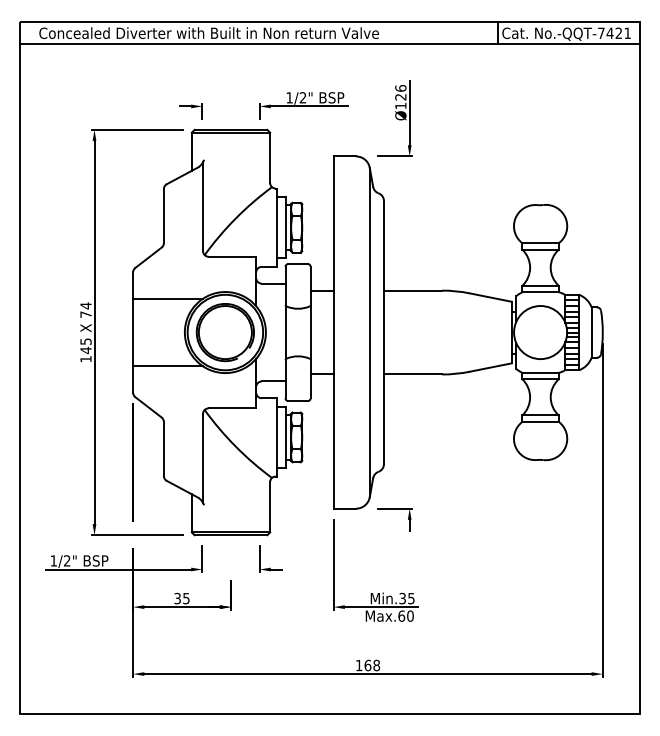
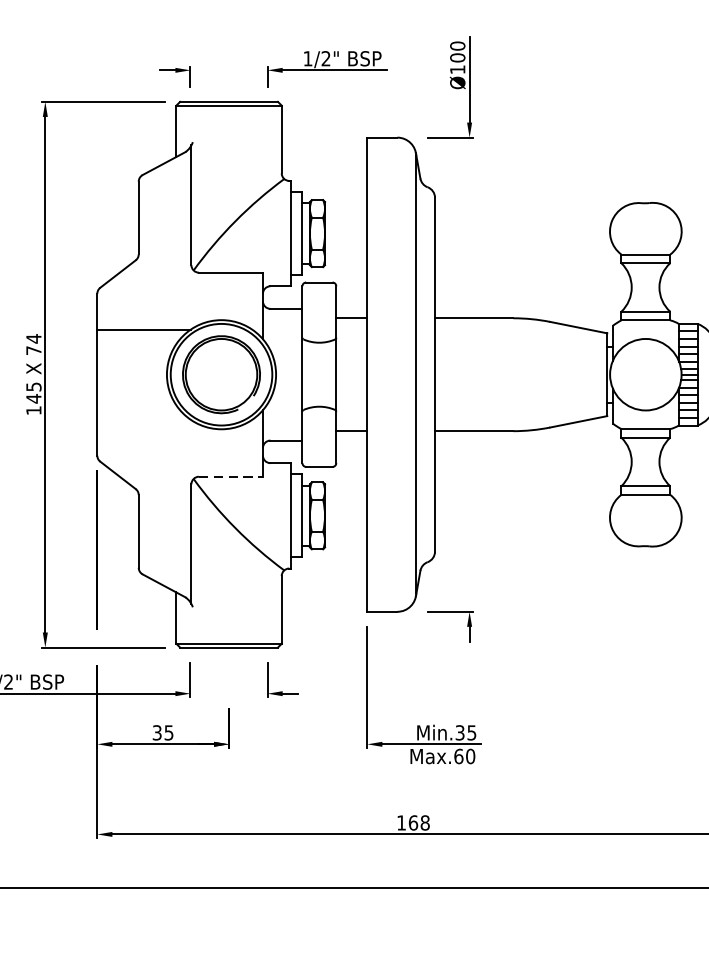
text: (400, 92) -> (457, 51), Ø126 -> Ø100
line: (167, 366) -> (143, 420), removed
line: (232, 408) -> (231, 476), solid -> dashed

